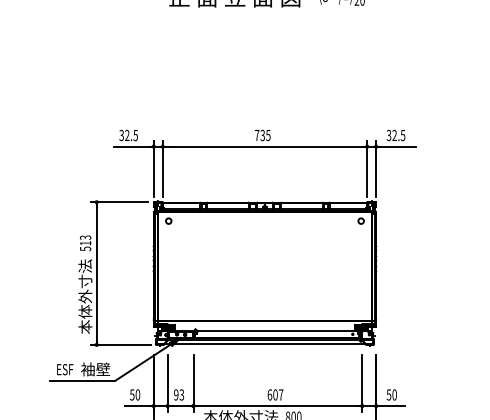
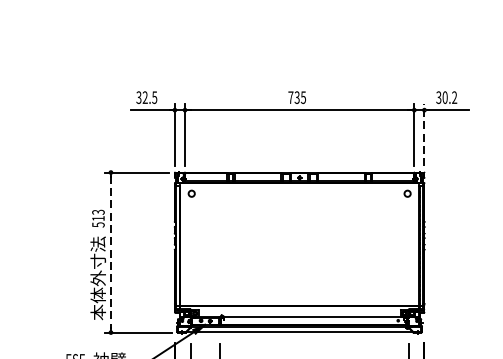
text: (398, 135) -> (449, 97), 32.5 -> 30.2
line: (376, 168) -> (424, 134), solid -> dashed
line: (96, 273) -> (110, 252), solid -> dashed

